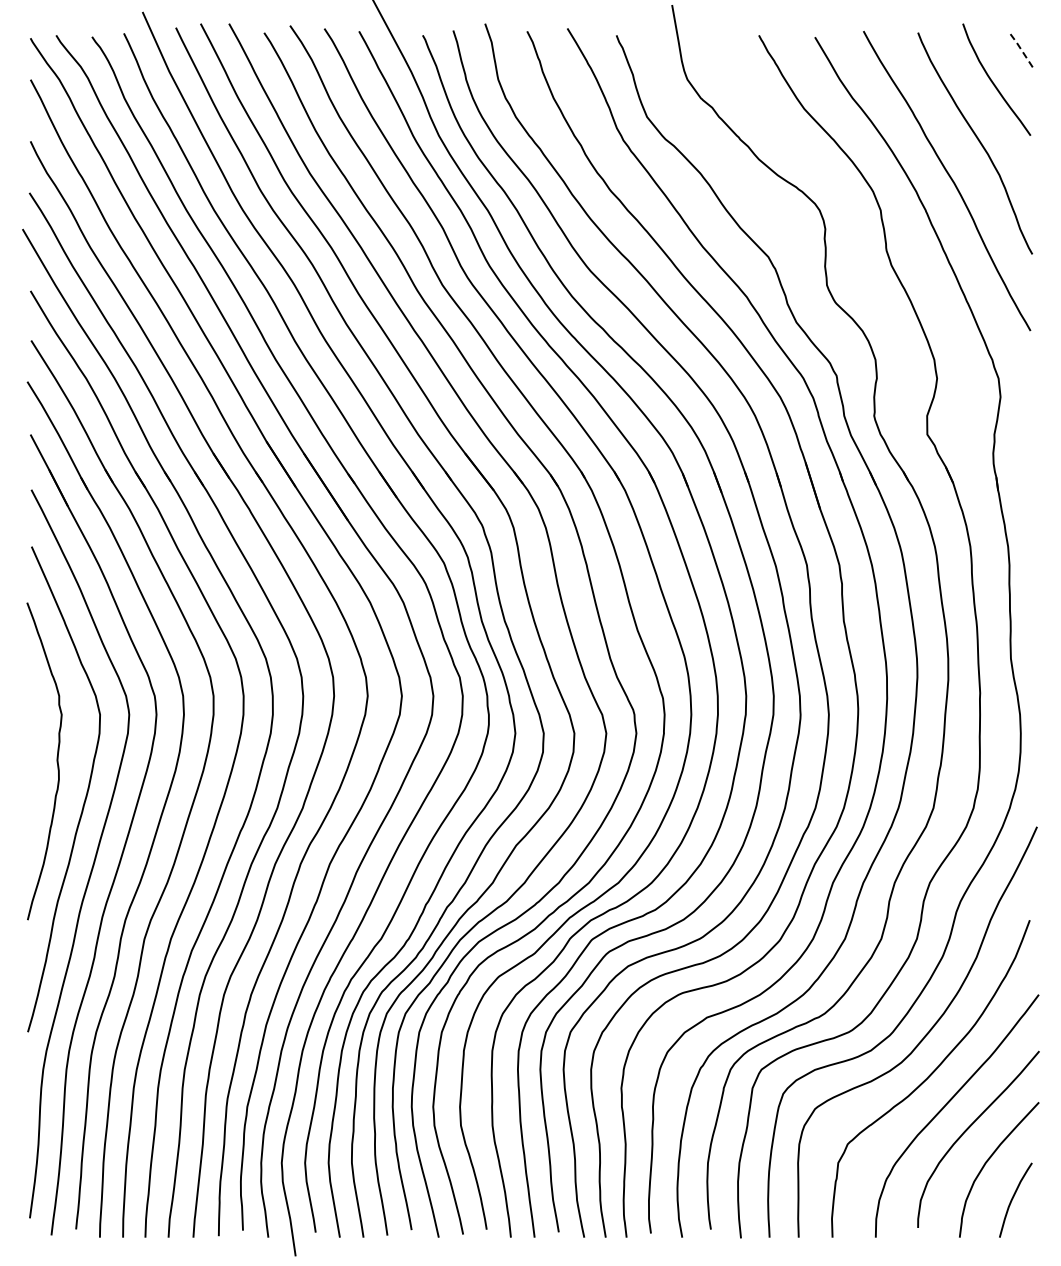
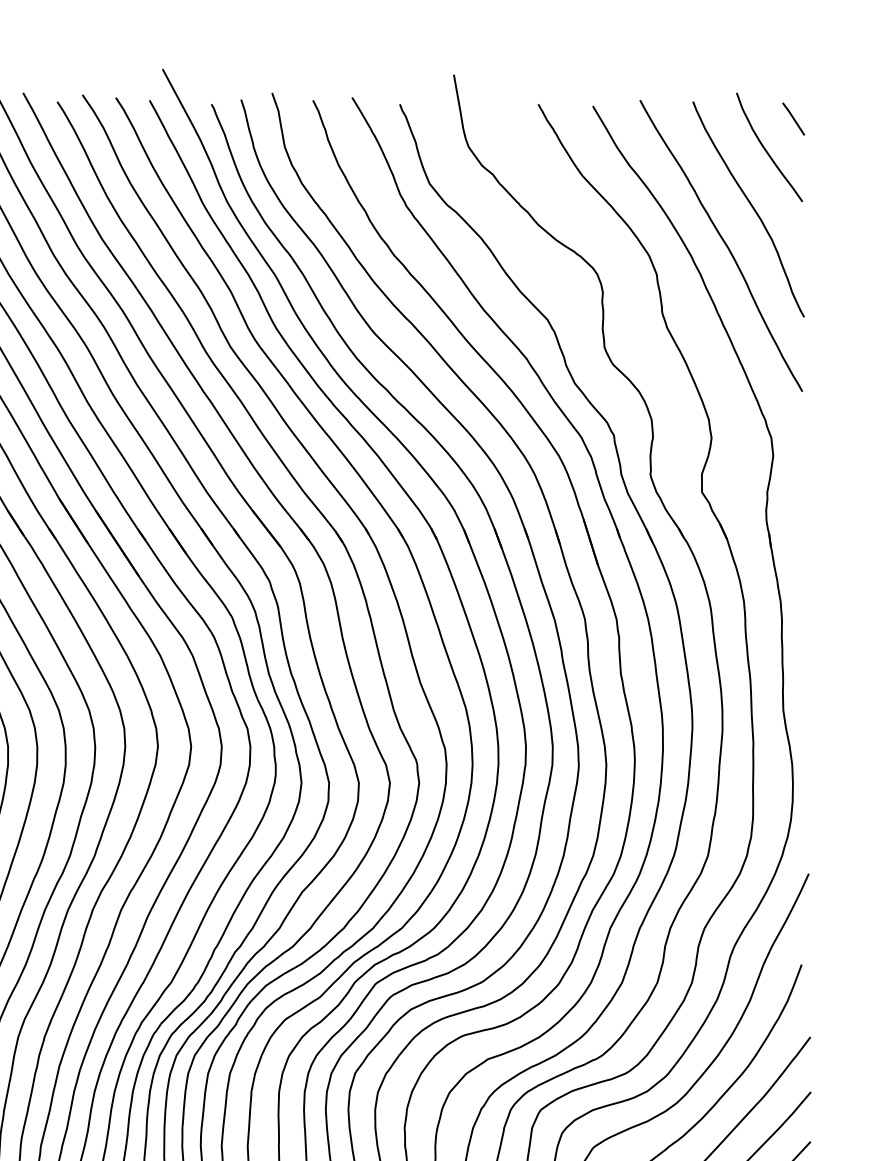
line: (1021, 49) -> (793, 118), dashed -> solid

